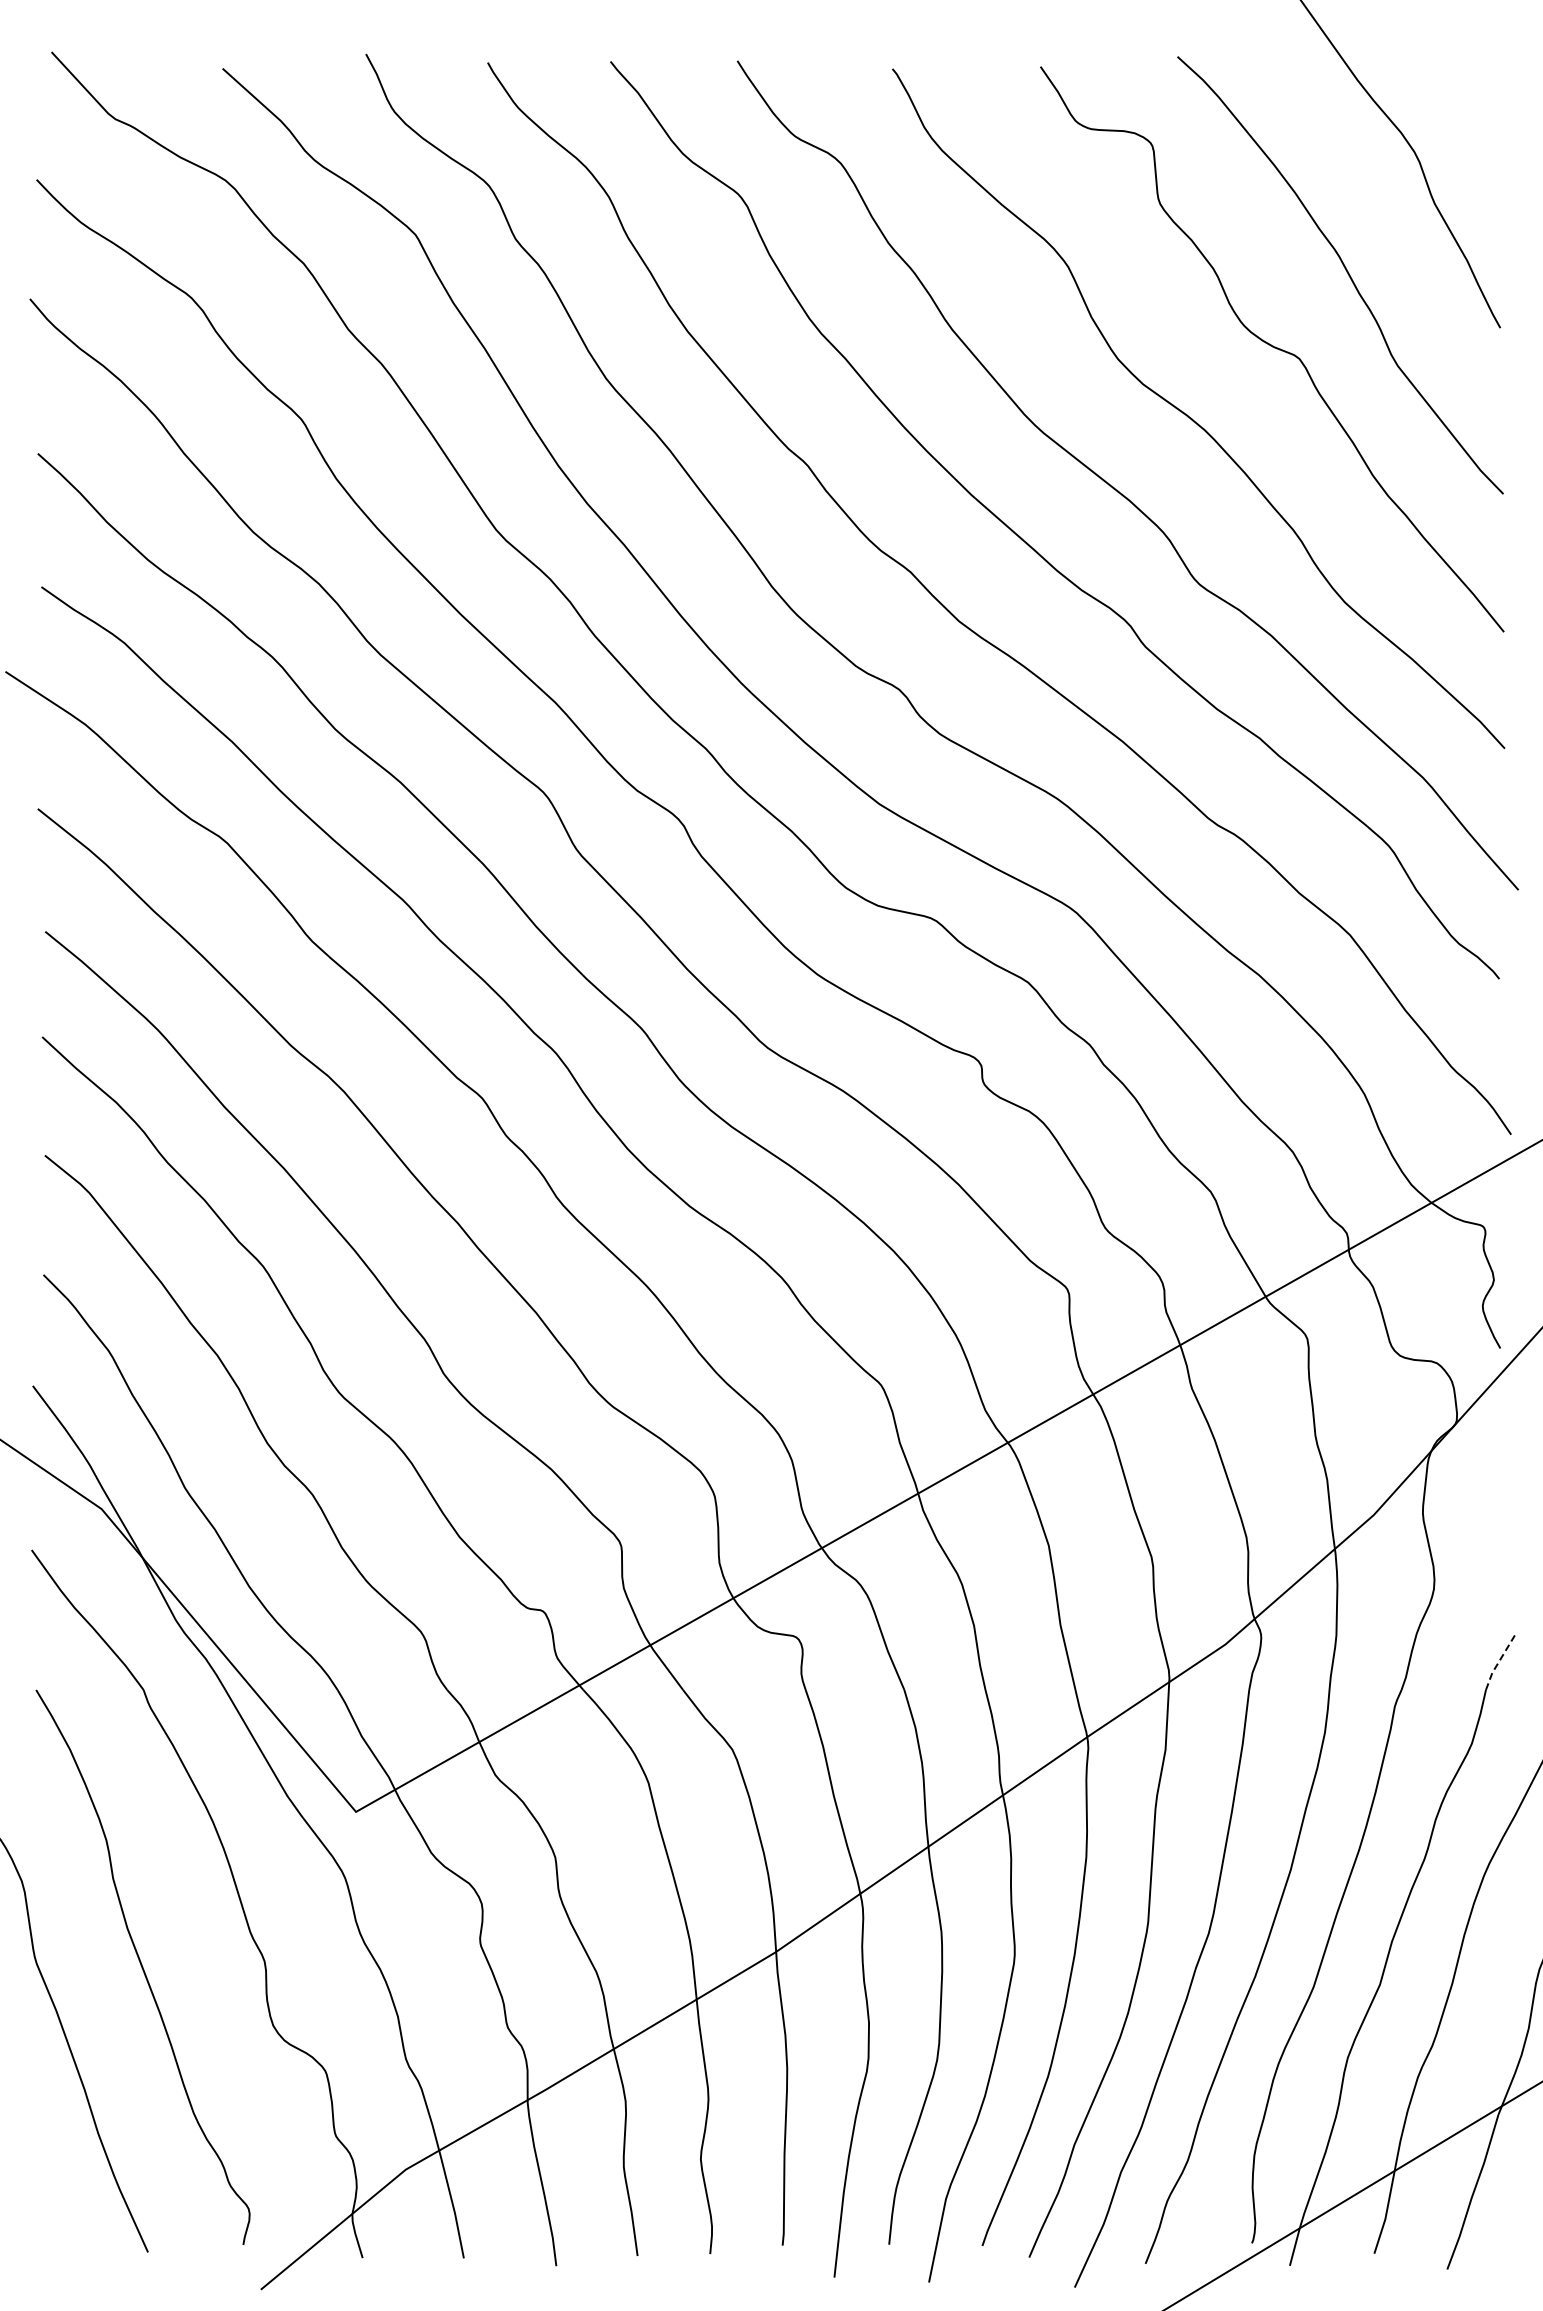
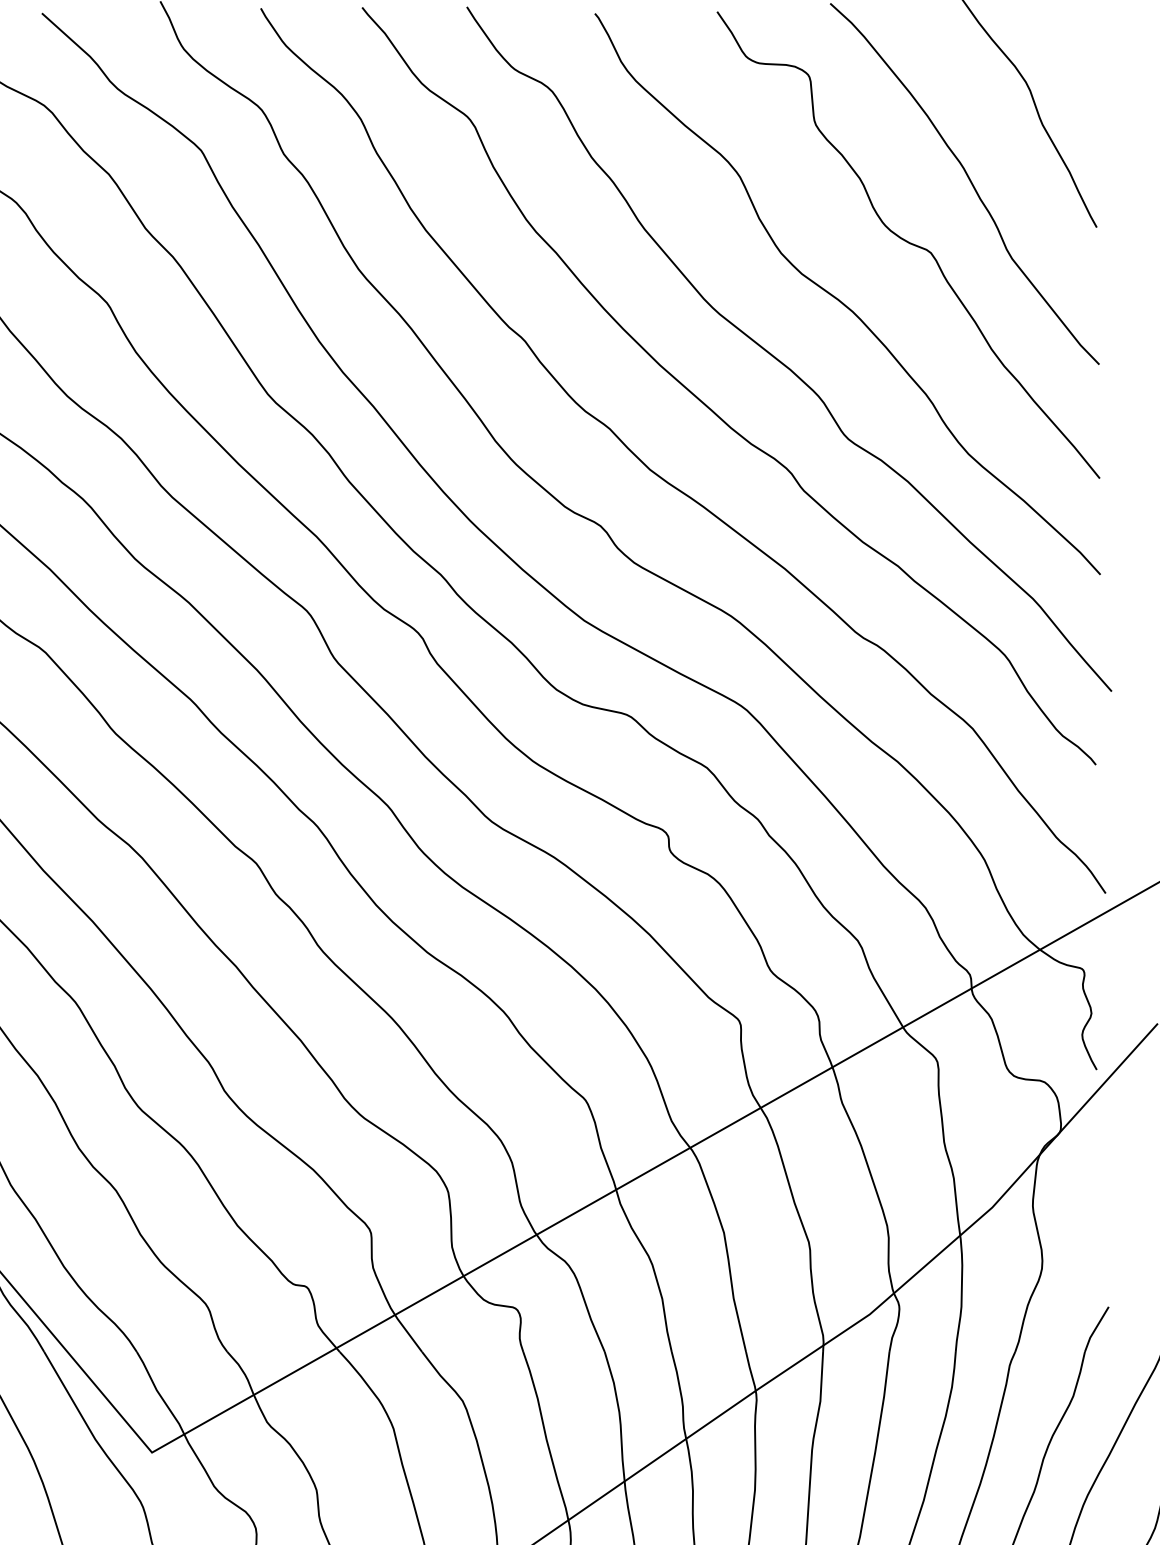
line: (1498, 1662) -> (1095, 1329), dashed -> solid

